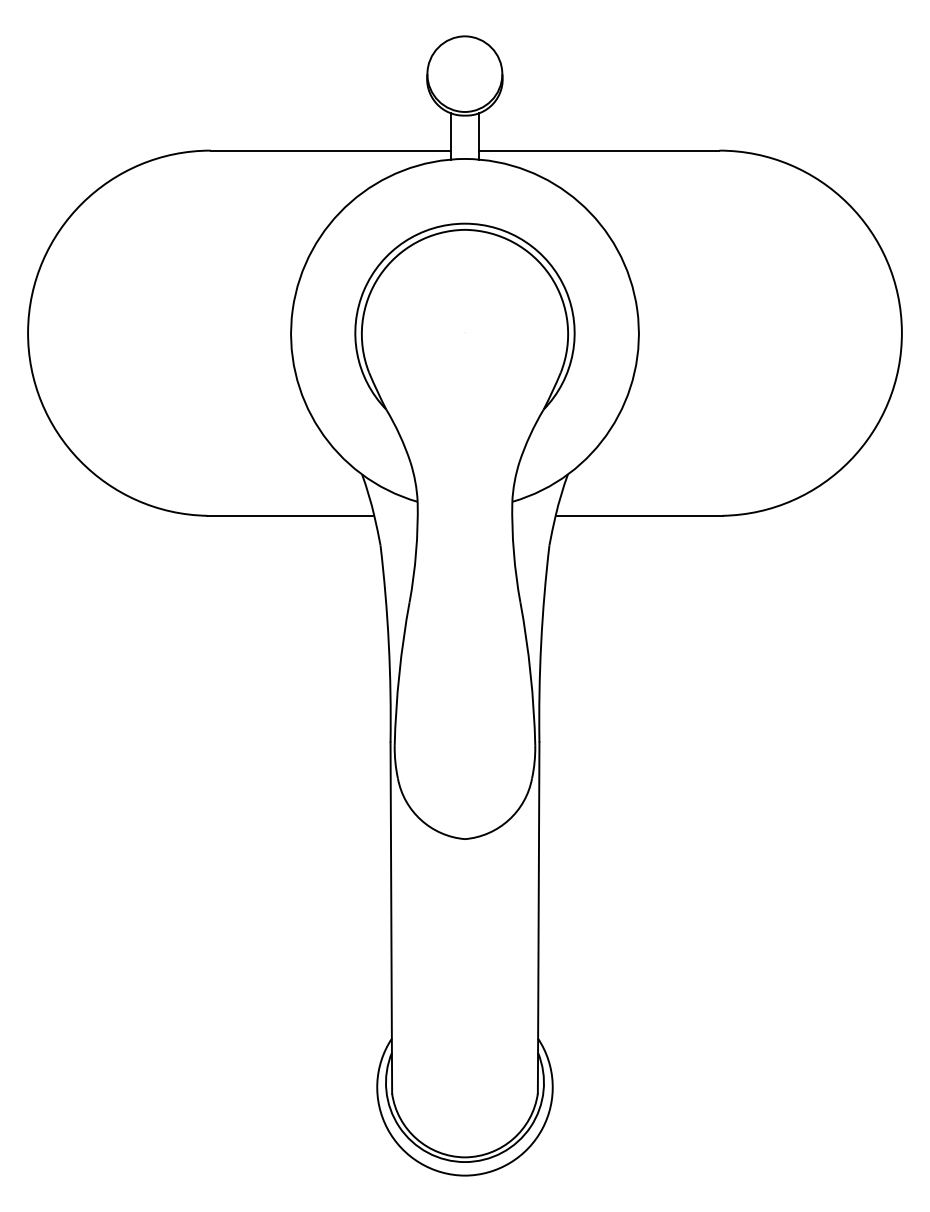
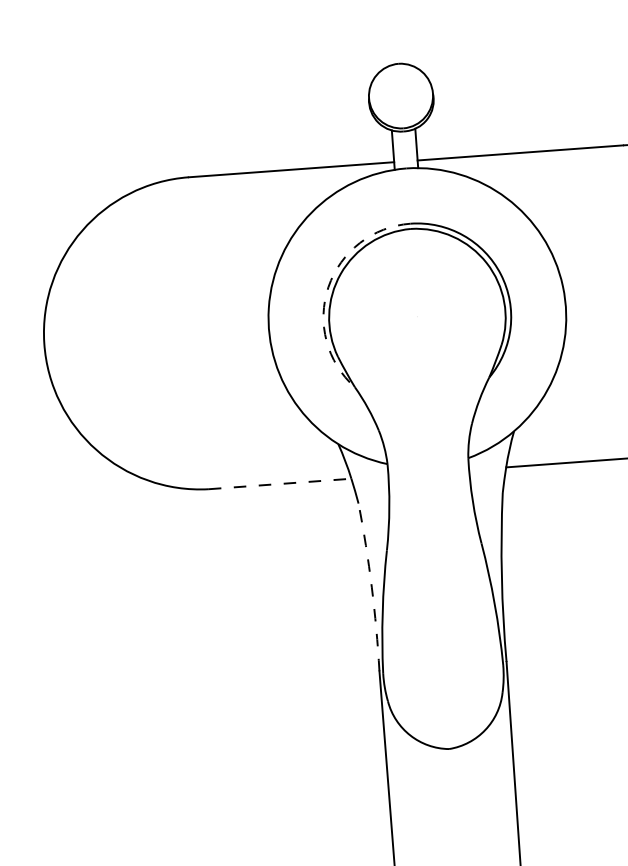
arc: (364, 290) -> (328, 287), solid -> dashed
line: (291, 515) -> (280, 483), solid -> dashed
arc: (388, 643) -> (371, 586), solid -> dashed

